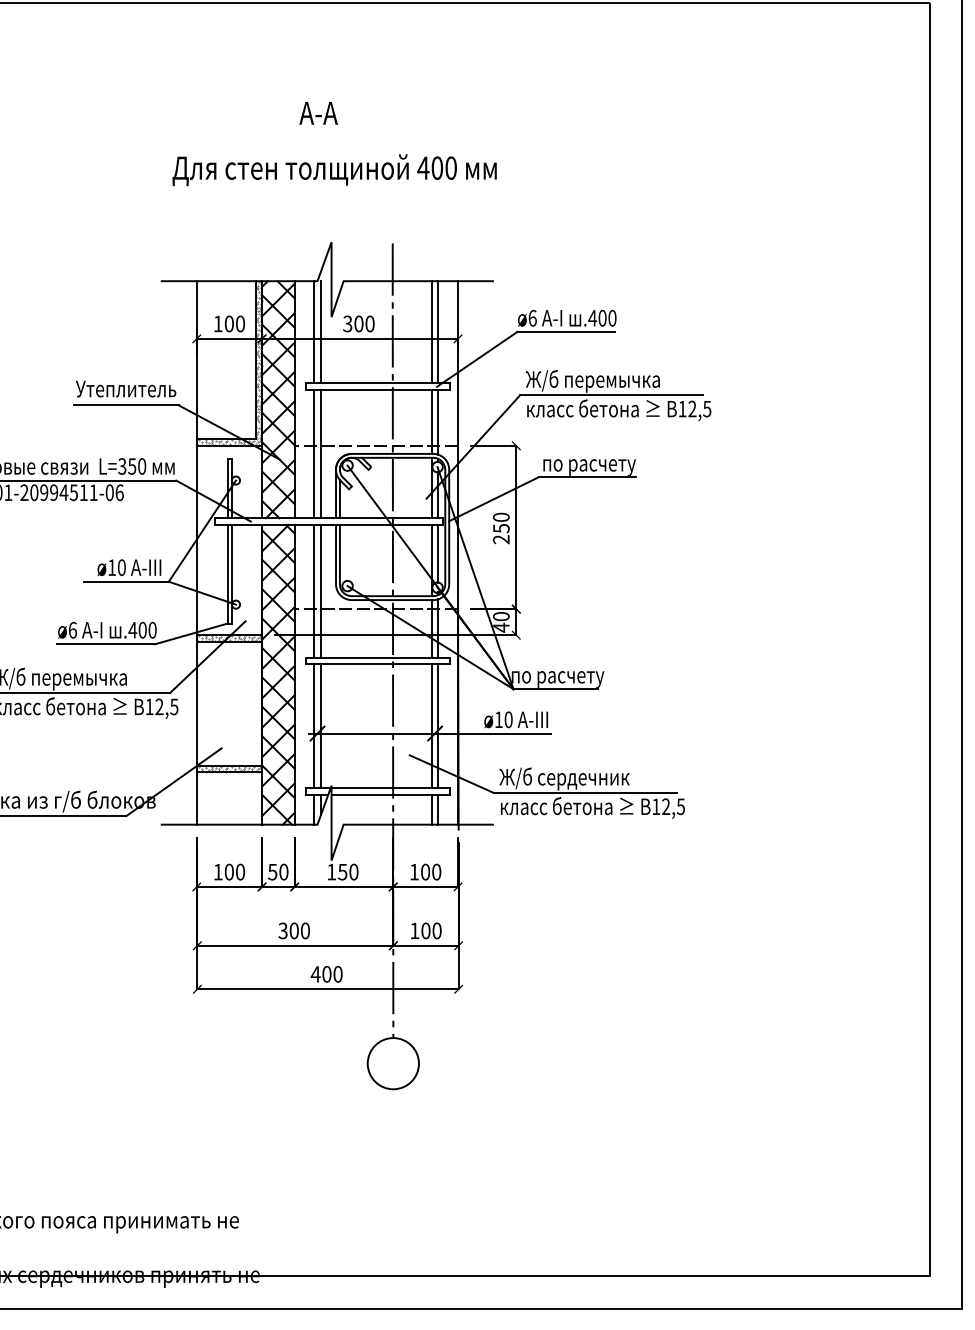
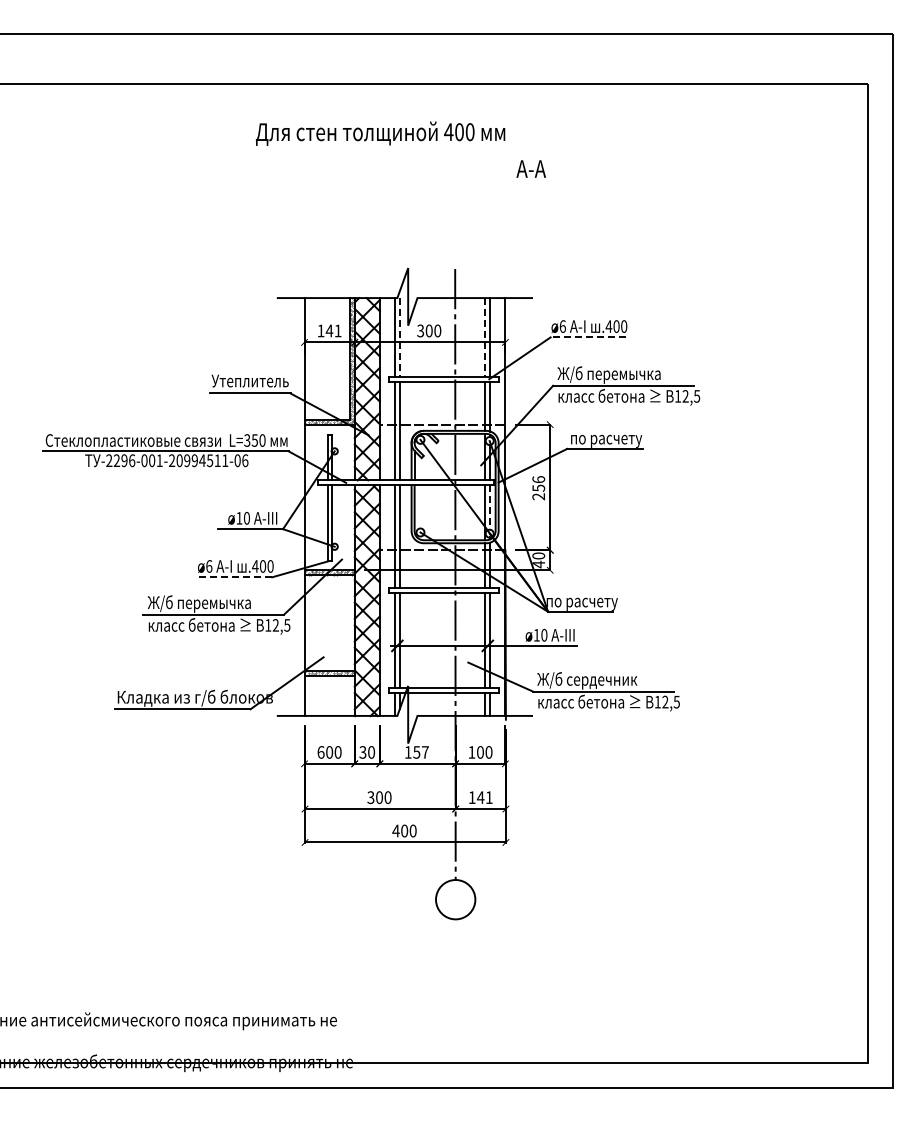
text: (317, 112) -> (530, 168), moved
text: (334, 169) -> (380, 133), moved
text: (234, 323) -> (333, 330), 100 -> 141
line: (320, 332) -> (399, 337), solid -> dashed
line: (432, 332) -> (485, 337), solid -> dashed
line: (566, 332) -> (588, 337), solid -> dashed
text: (501, 517) -> (538, 479), 250 -> 256
line: (438, 554) -> (490, 508), solid -> dashed
line: (105, 644) -> (234, 577), solid -> dashed
text: (217, 872) -> (320, 752), 100 -> 600
text: (272, 872) -> (362, 752), 50 -> 30
text: (354, 872) -> (425, 752), 150 -> 157
text: (430, 930) -> (484, 797), 100 -> 141

